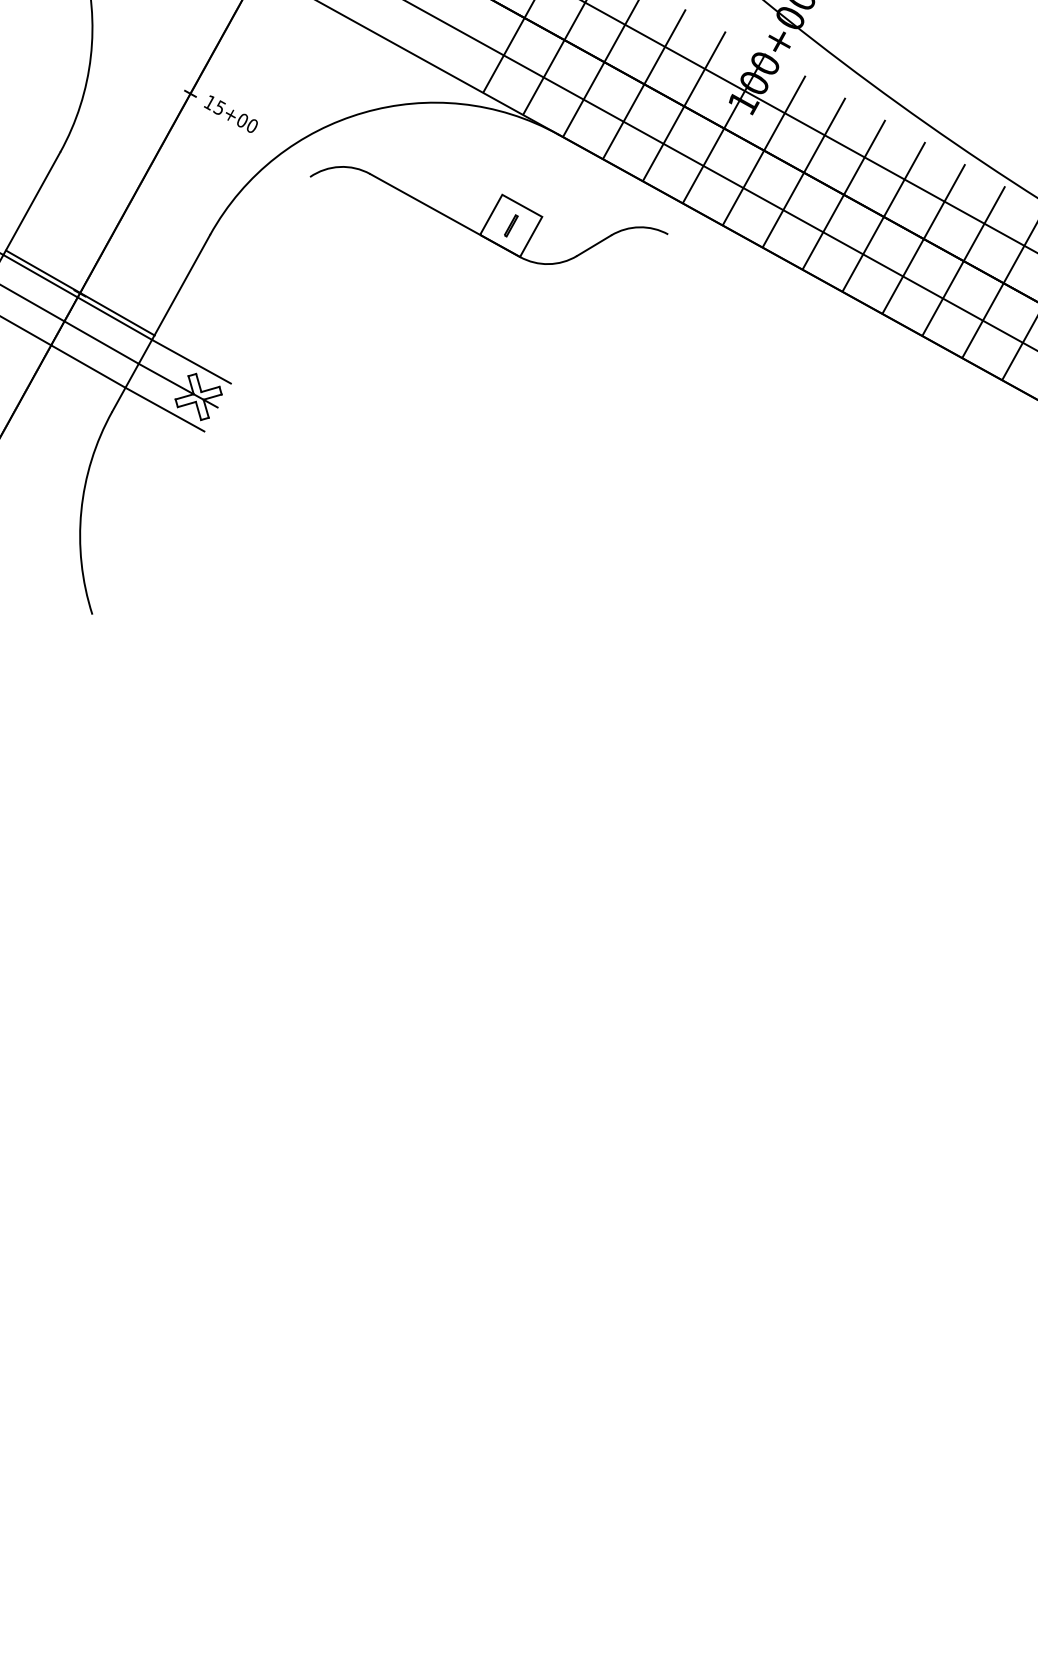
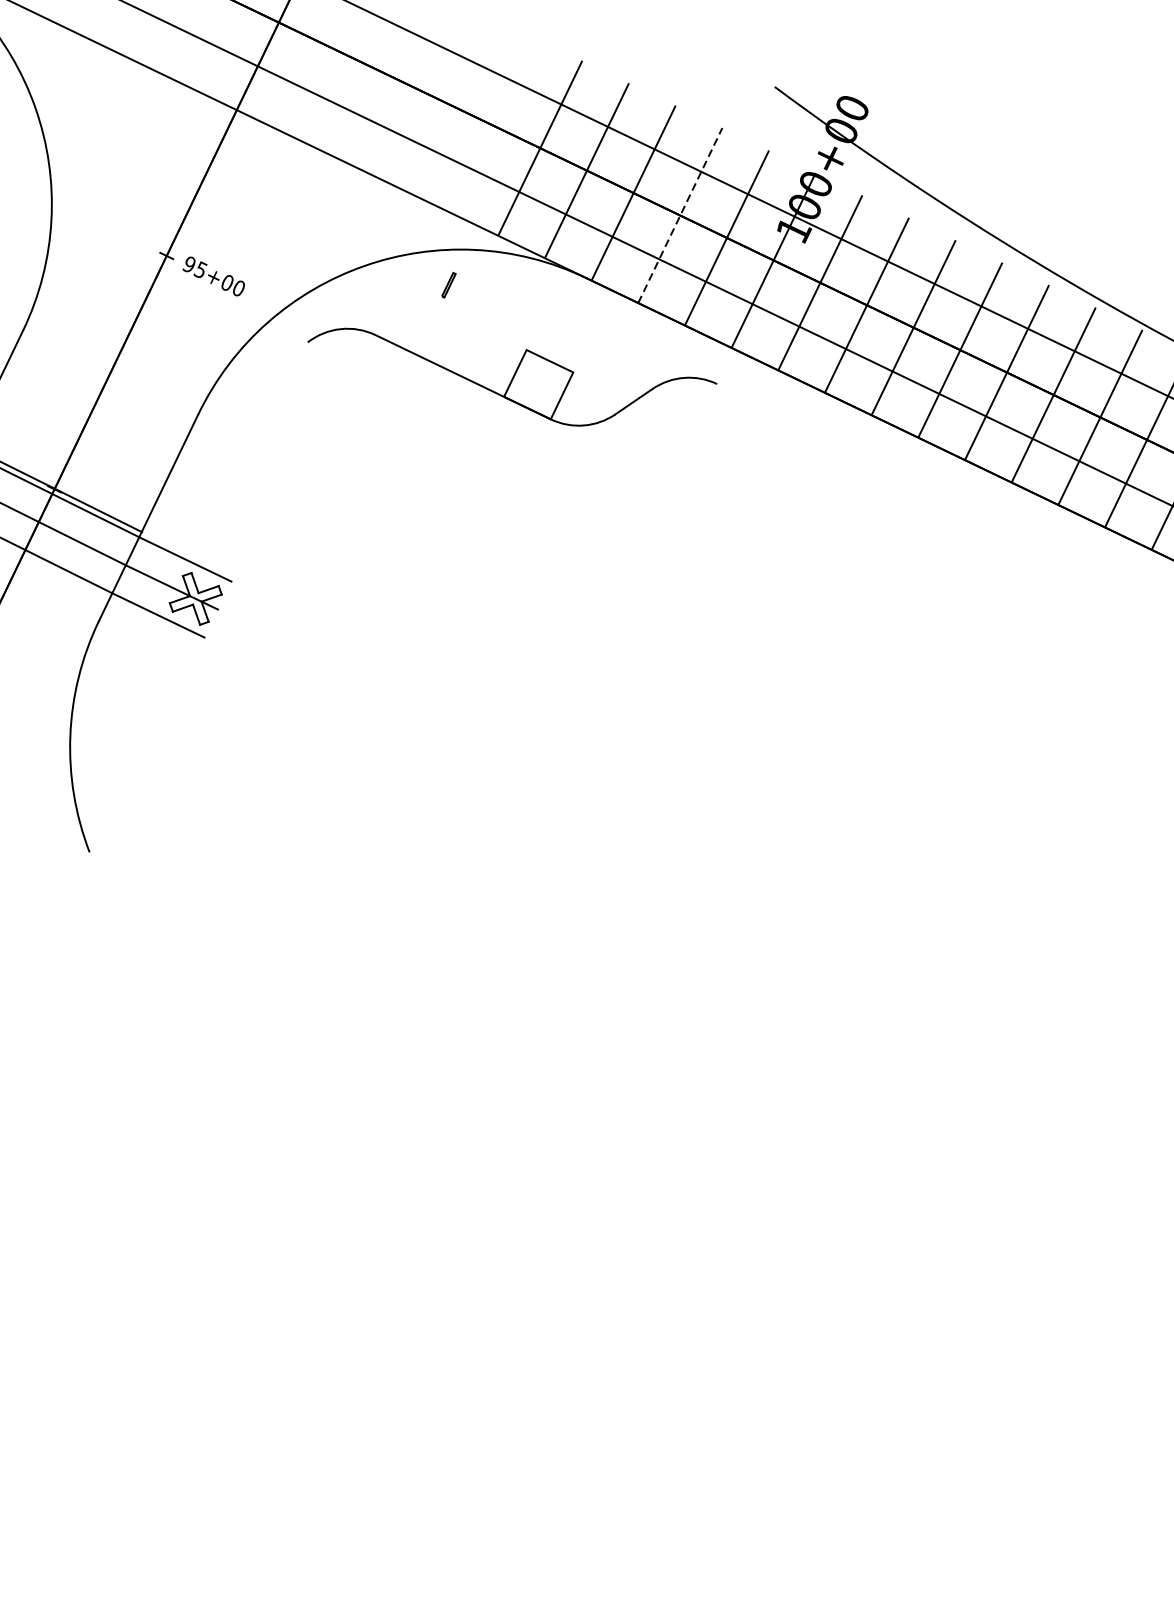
line: (644, 84) -> (680, 215), solid -> dashed
text: (209, 102) -> (188, 264), 15+00 -> 95+00
part: (511, 225) -> (449, 284), moved

